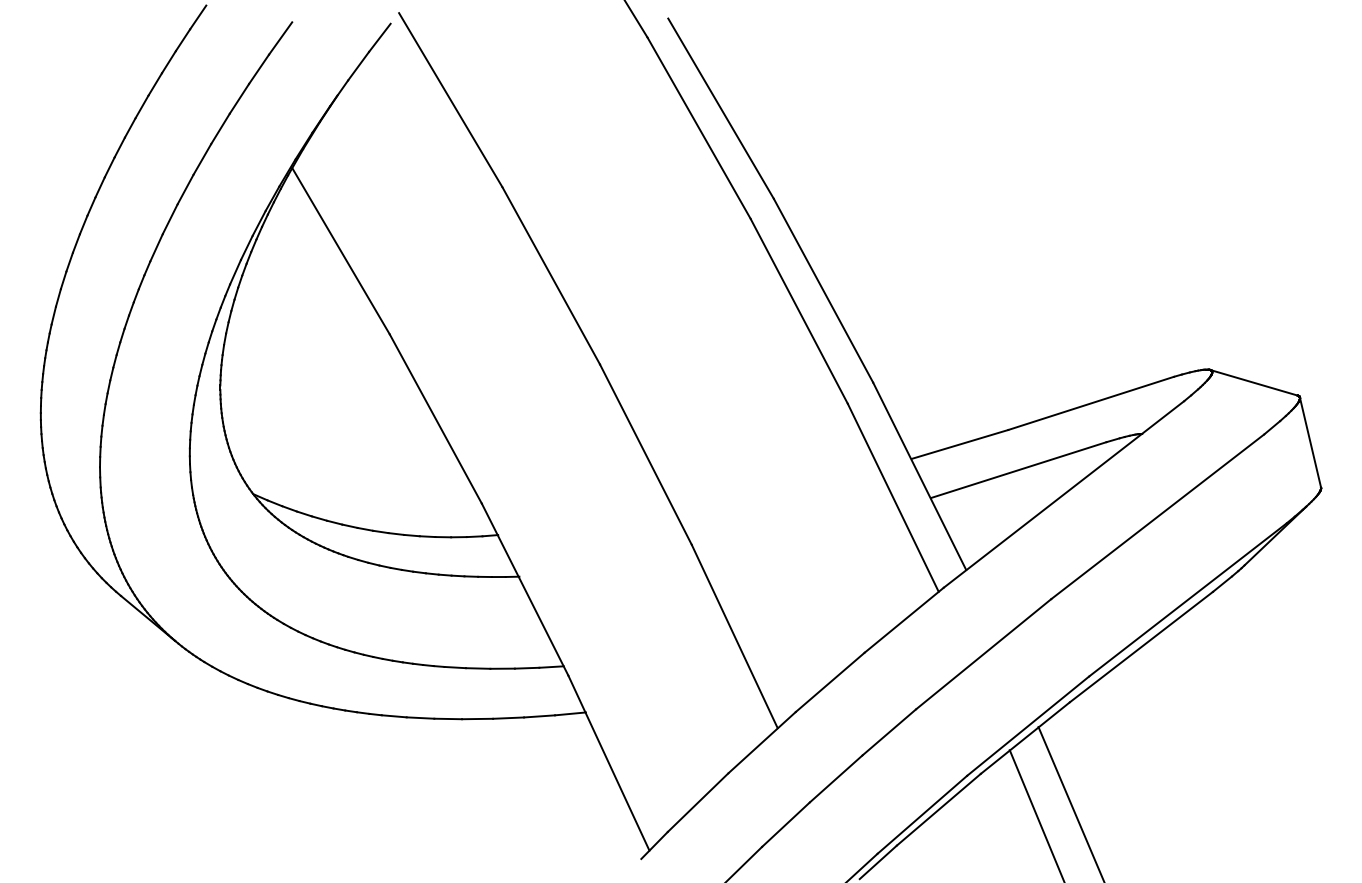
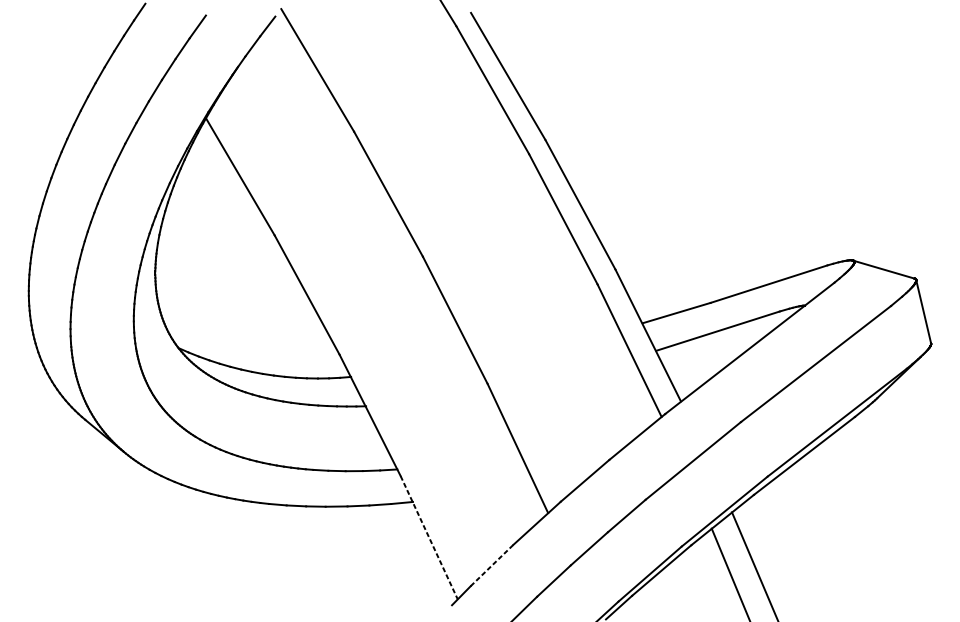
line: (609, 763) -> (429, 537), solid -> dashed
line: (698, 802) -> (492, 565), solid -> dashed

